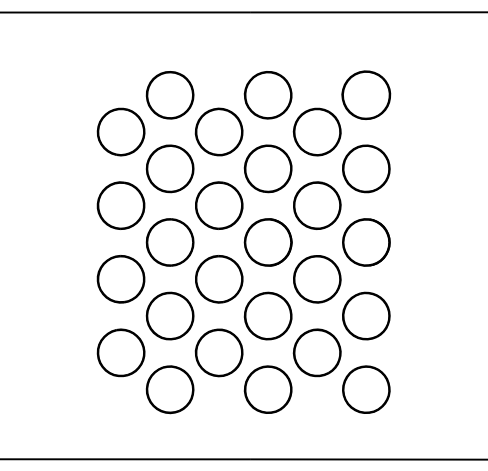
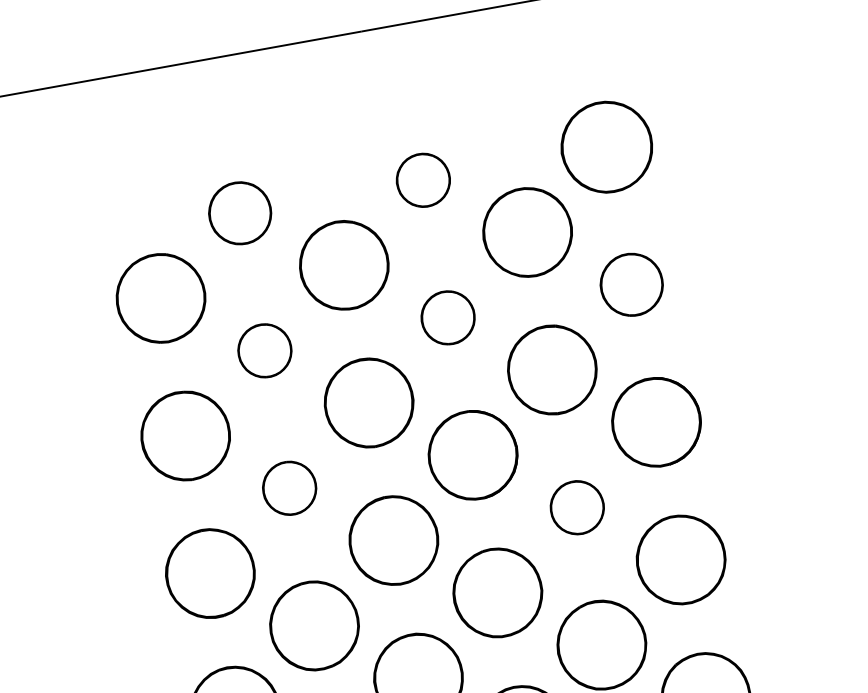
part: (169, 95) -> (239, 213), size x0.7
part: (267, 95) -> (422, 180), size x0.6
part: (169, 168) -> (263, 350), size x0.6
part: (267, 168) -> (446, 317), size x0.6
part: (366, 168) -> (631, 283), size x0.7
part: (169, 242) -> (288, 488), size x0.6
part: (317, 279) -> (577, 507), size x0.6

